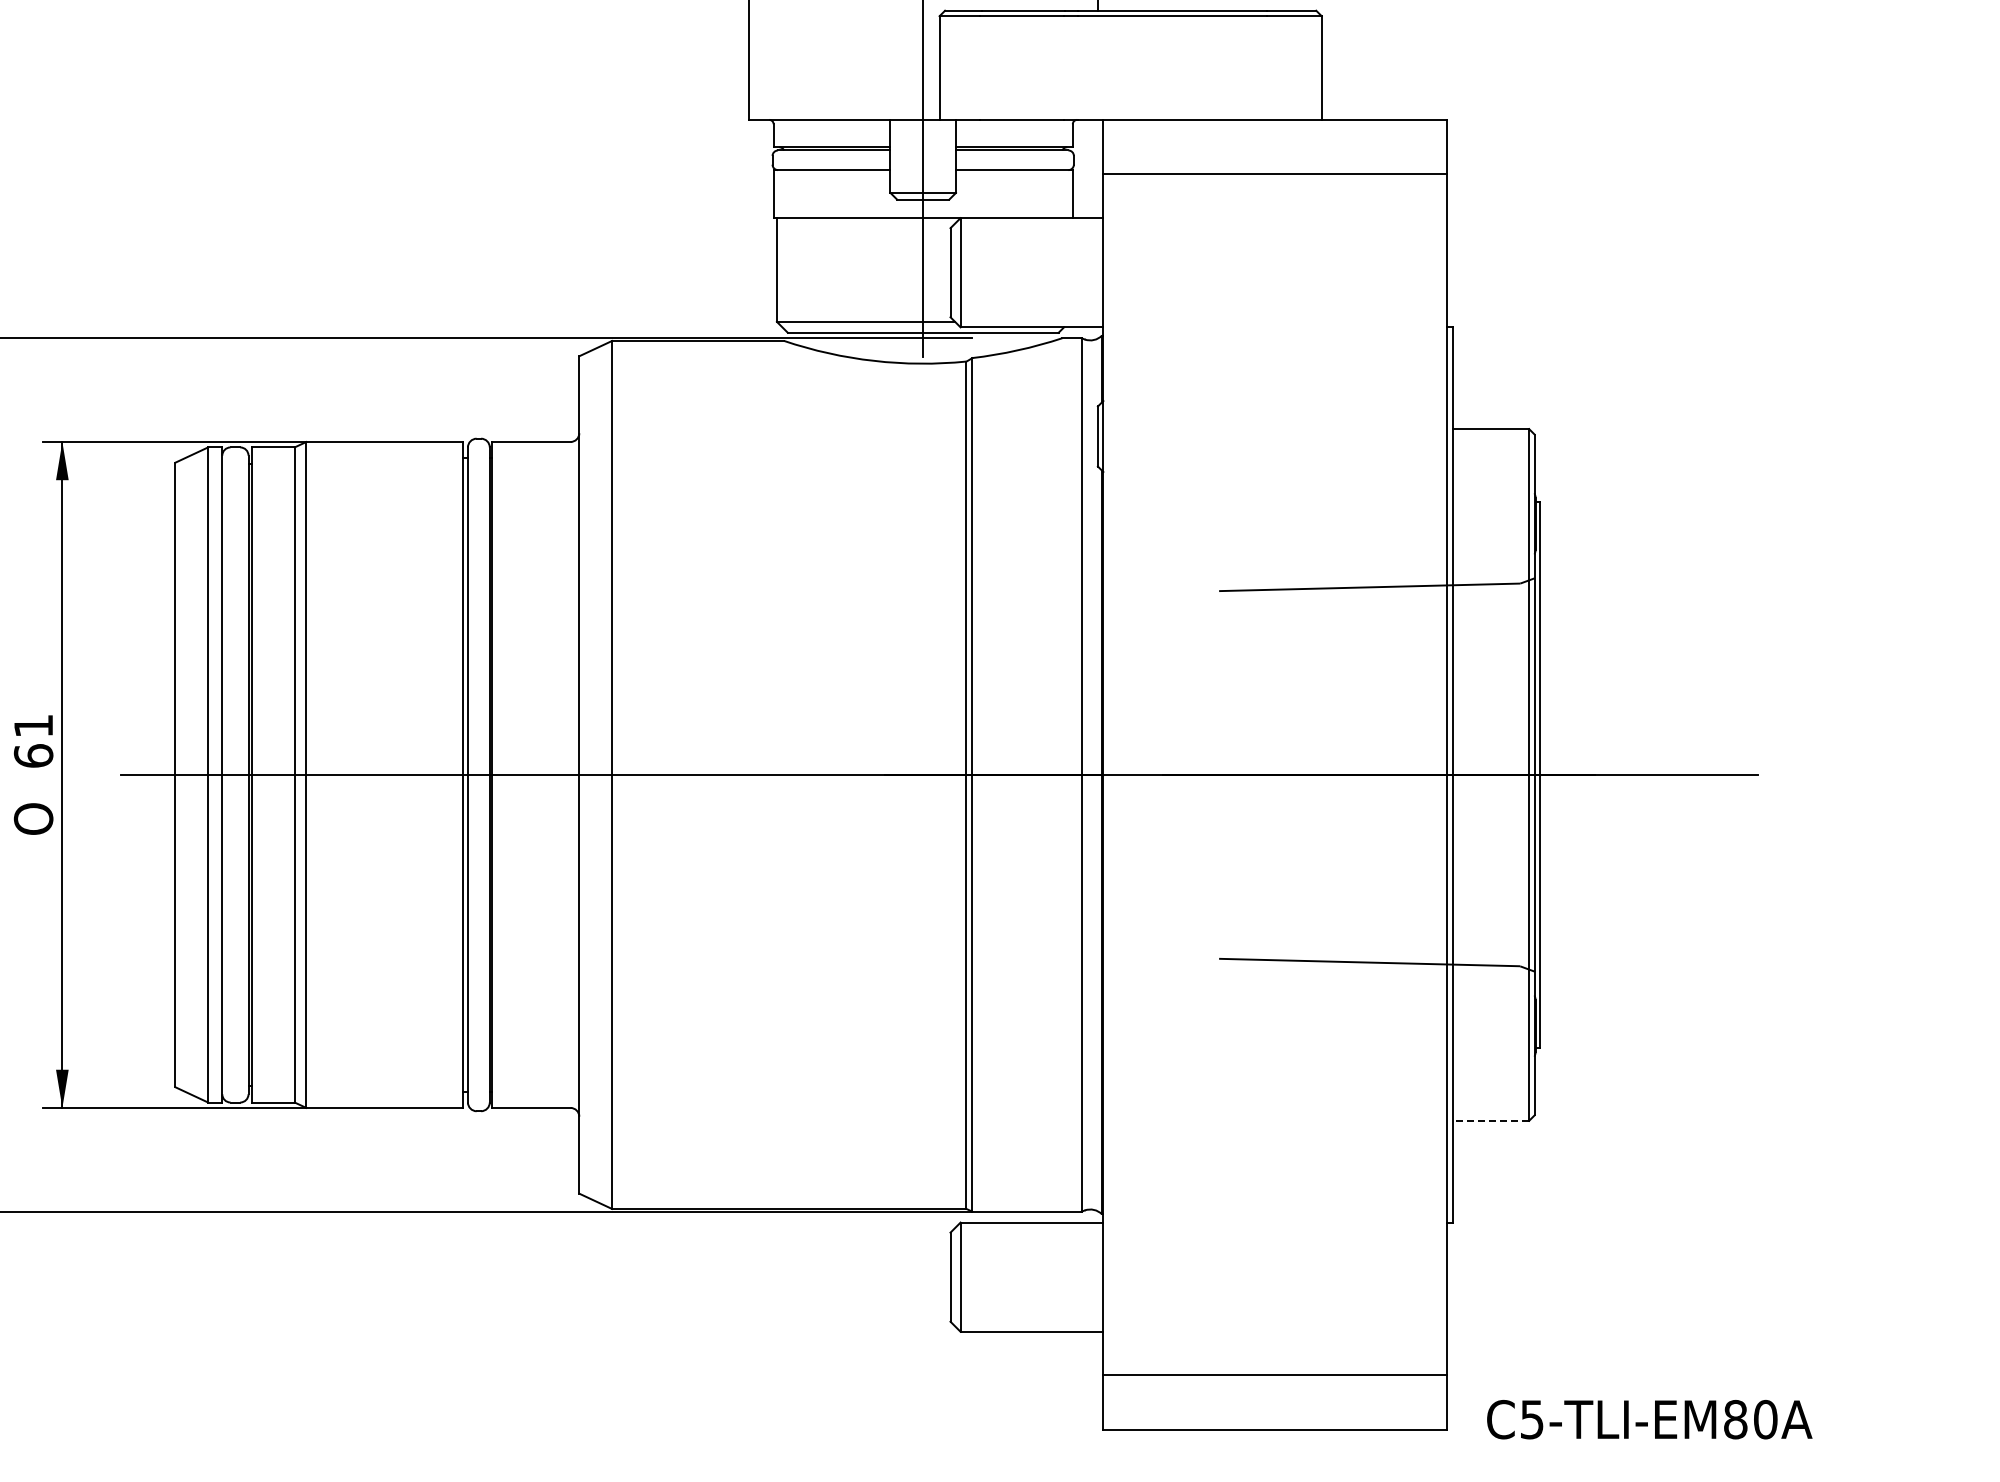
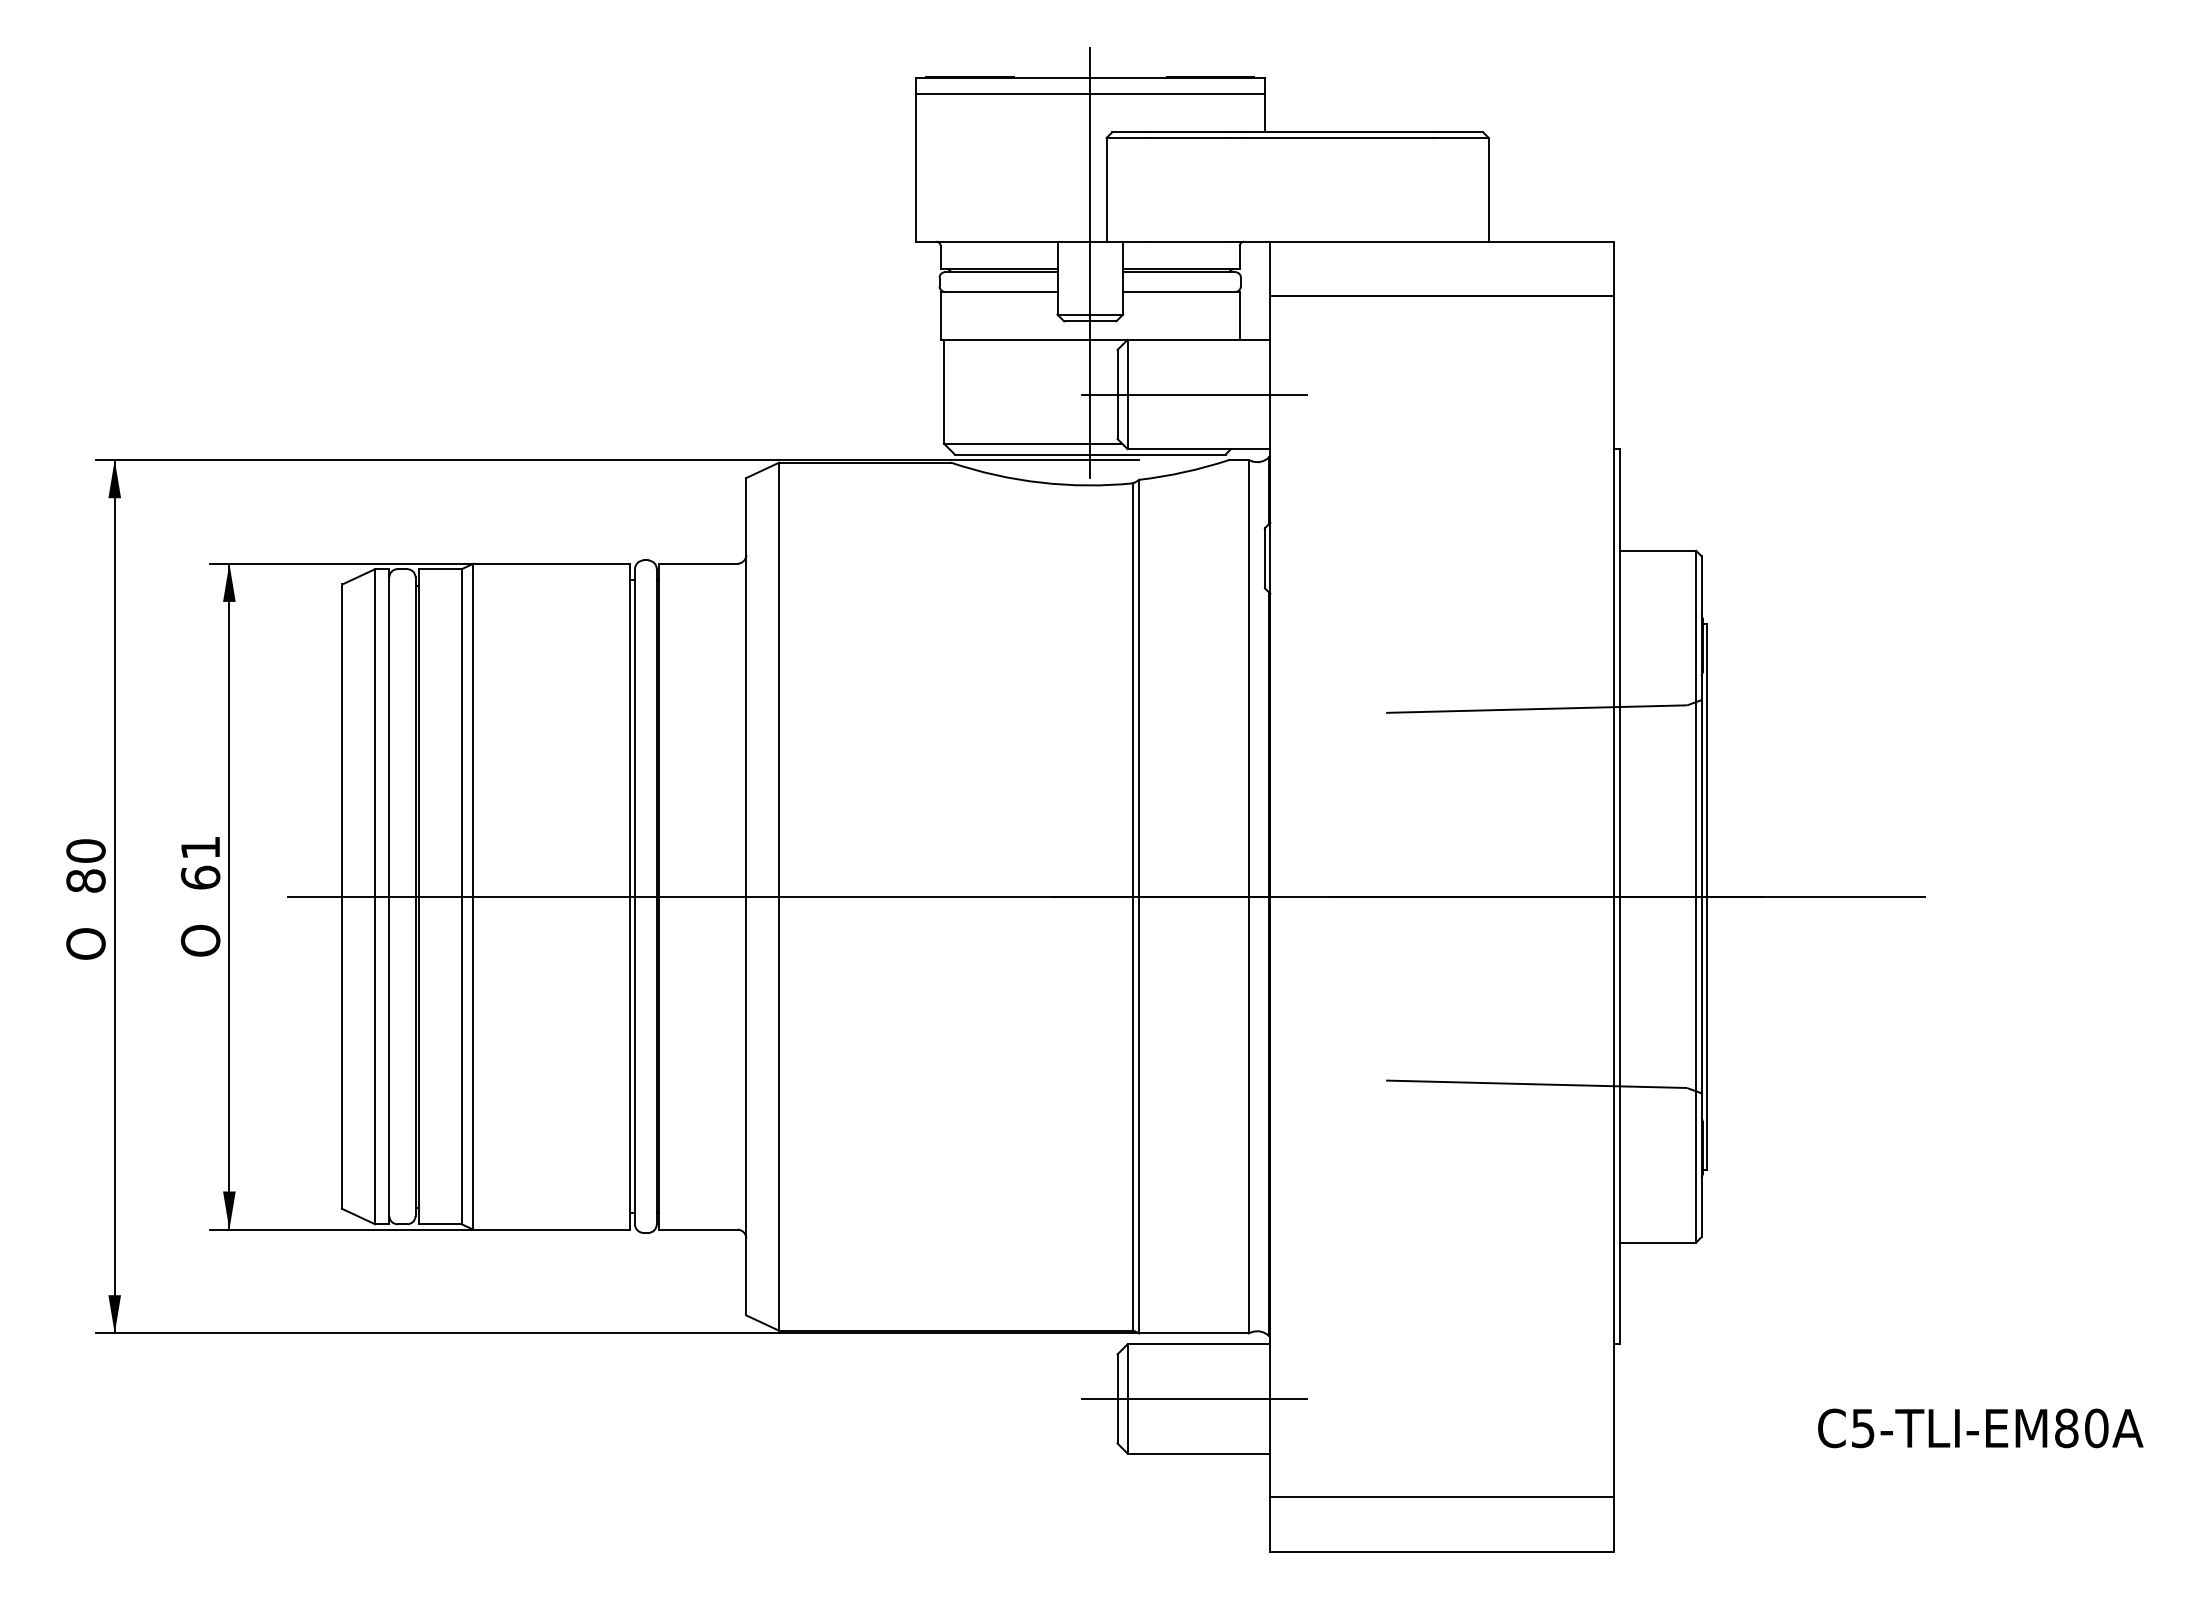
line: (1027, 272) -> (1194, 394), added
line: (1490, 1120) -> (1657, 1242), dashed -> solid
line: (1027, 1276) -> (1194, 1398), added
text: (1649, 1419) -> (1980, 1428), moved

